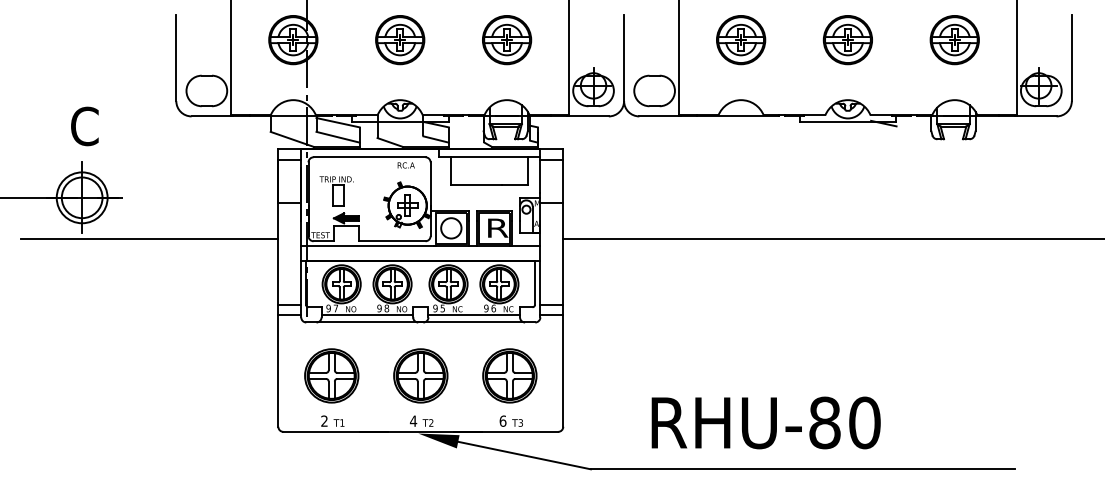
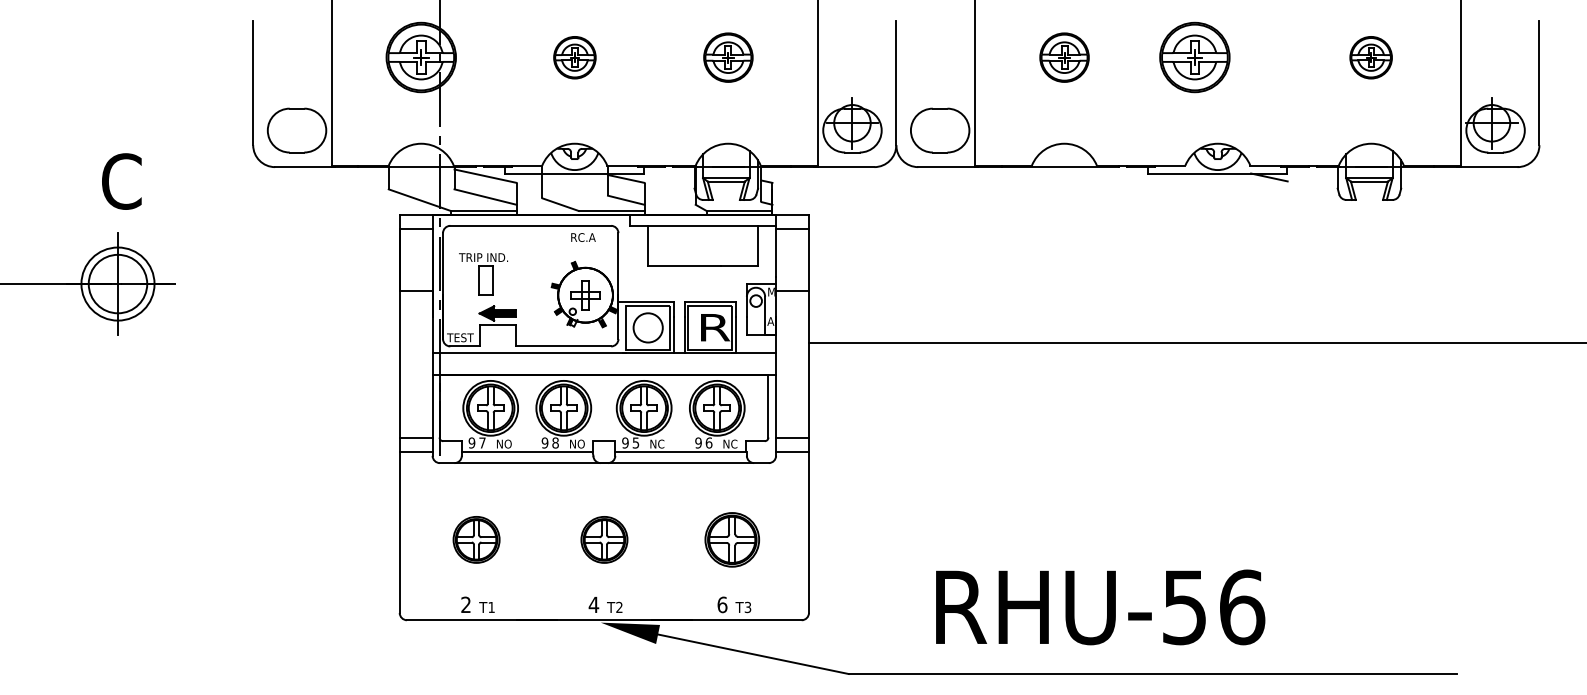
part: (400, 40) -> (575, 58), size x0.6
part: (507, 40) -> (728, 58), size x0.7
part: (741, 40) -> (1064, 58), size x0.7
part: (847, 40) -> (1194, 58), moved
part: (954, 40) -> (1370, 58), size x0.6
line: (149, 238) -> (214, 342), removed
part: (331, 375) -> (476, 539), size x0.6
part: (420, 375) -> (603, 539), size x0.6
part: (509, 375) -> (731, 539), size x0.7
text: (844, 422) -> (1212, 606), RHU-80 -> RHU-56

